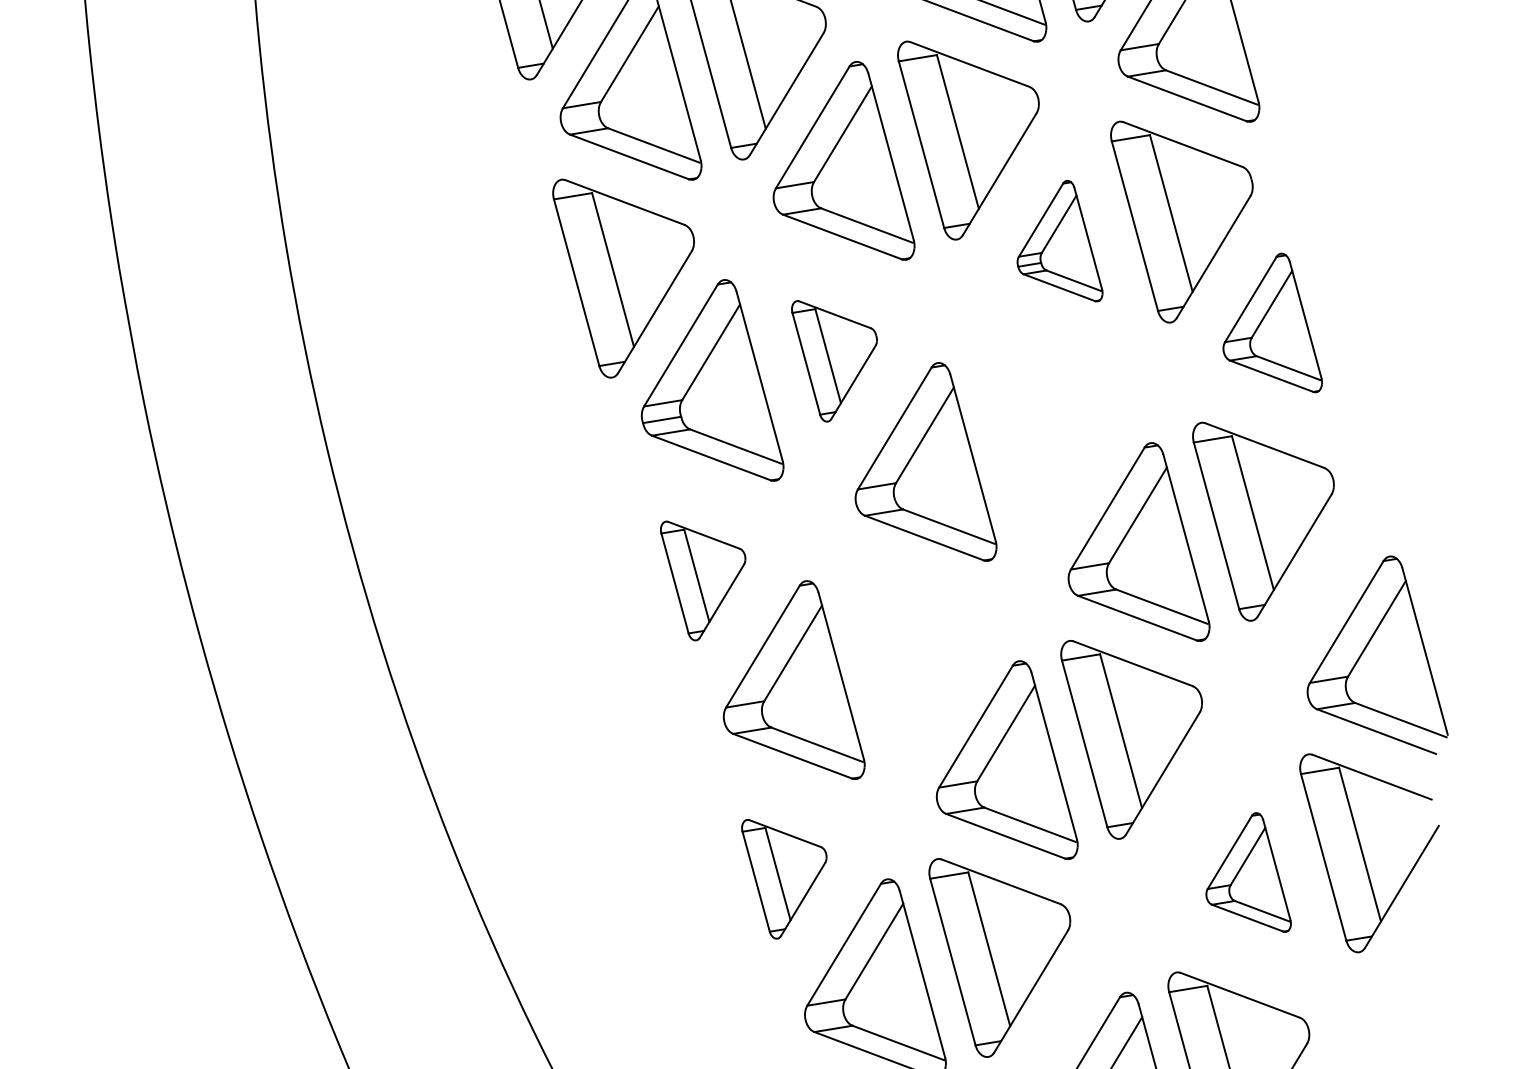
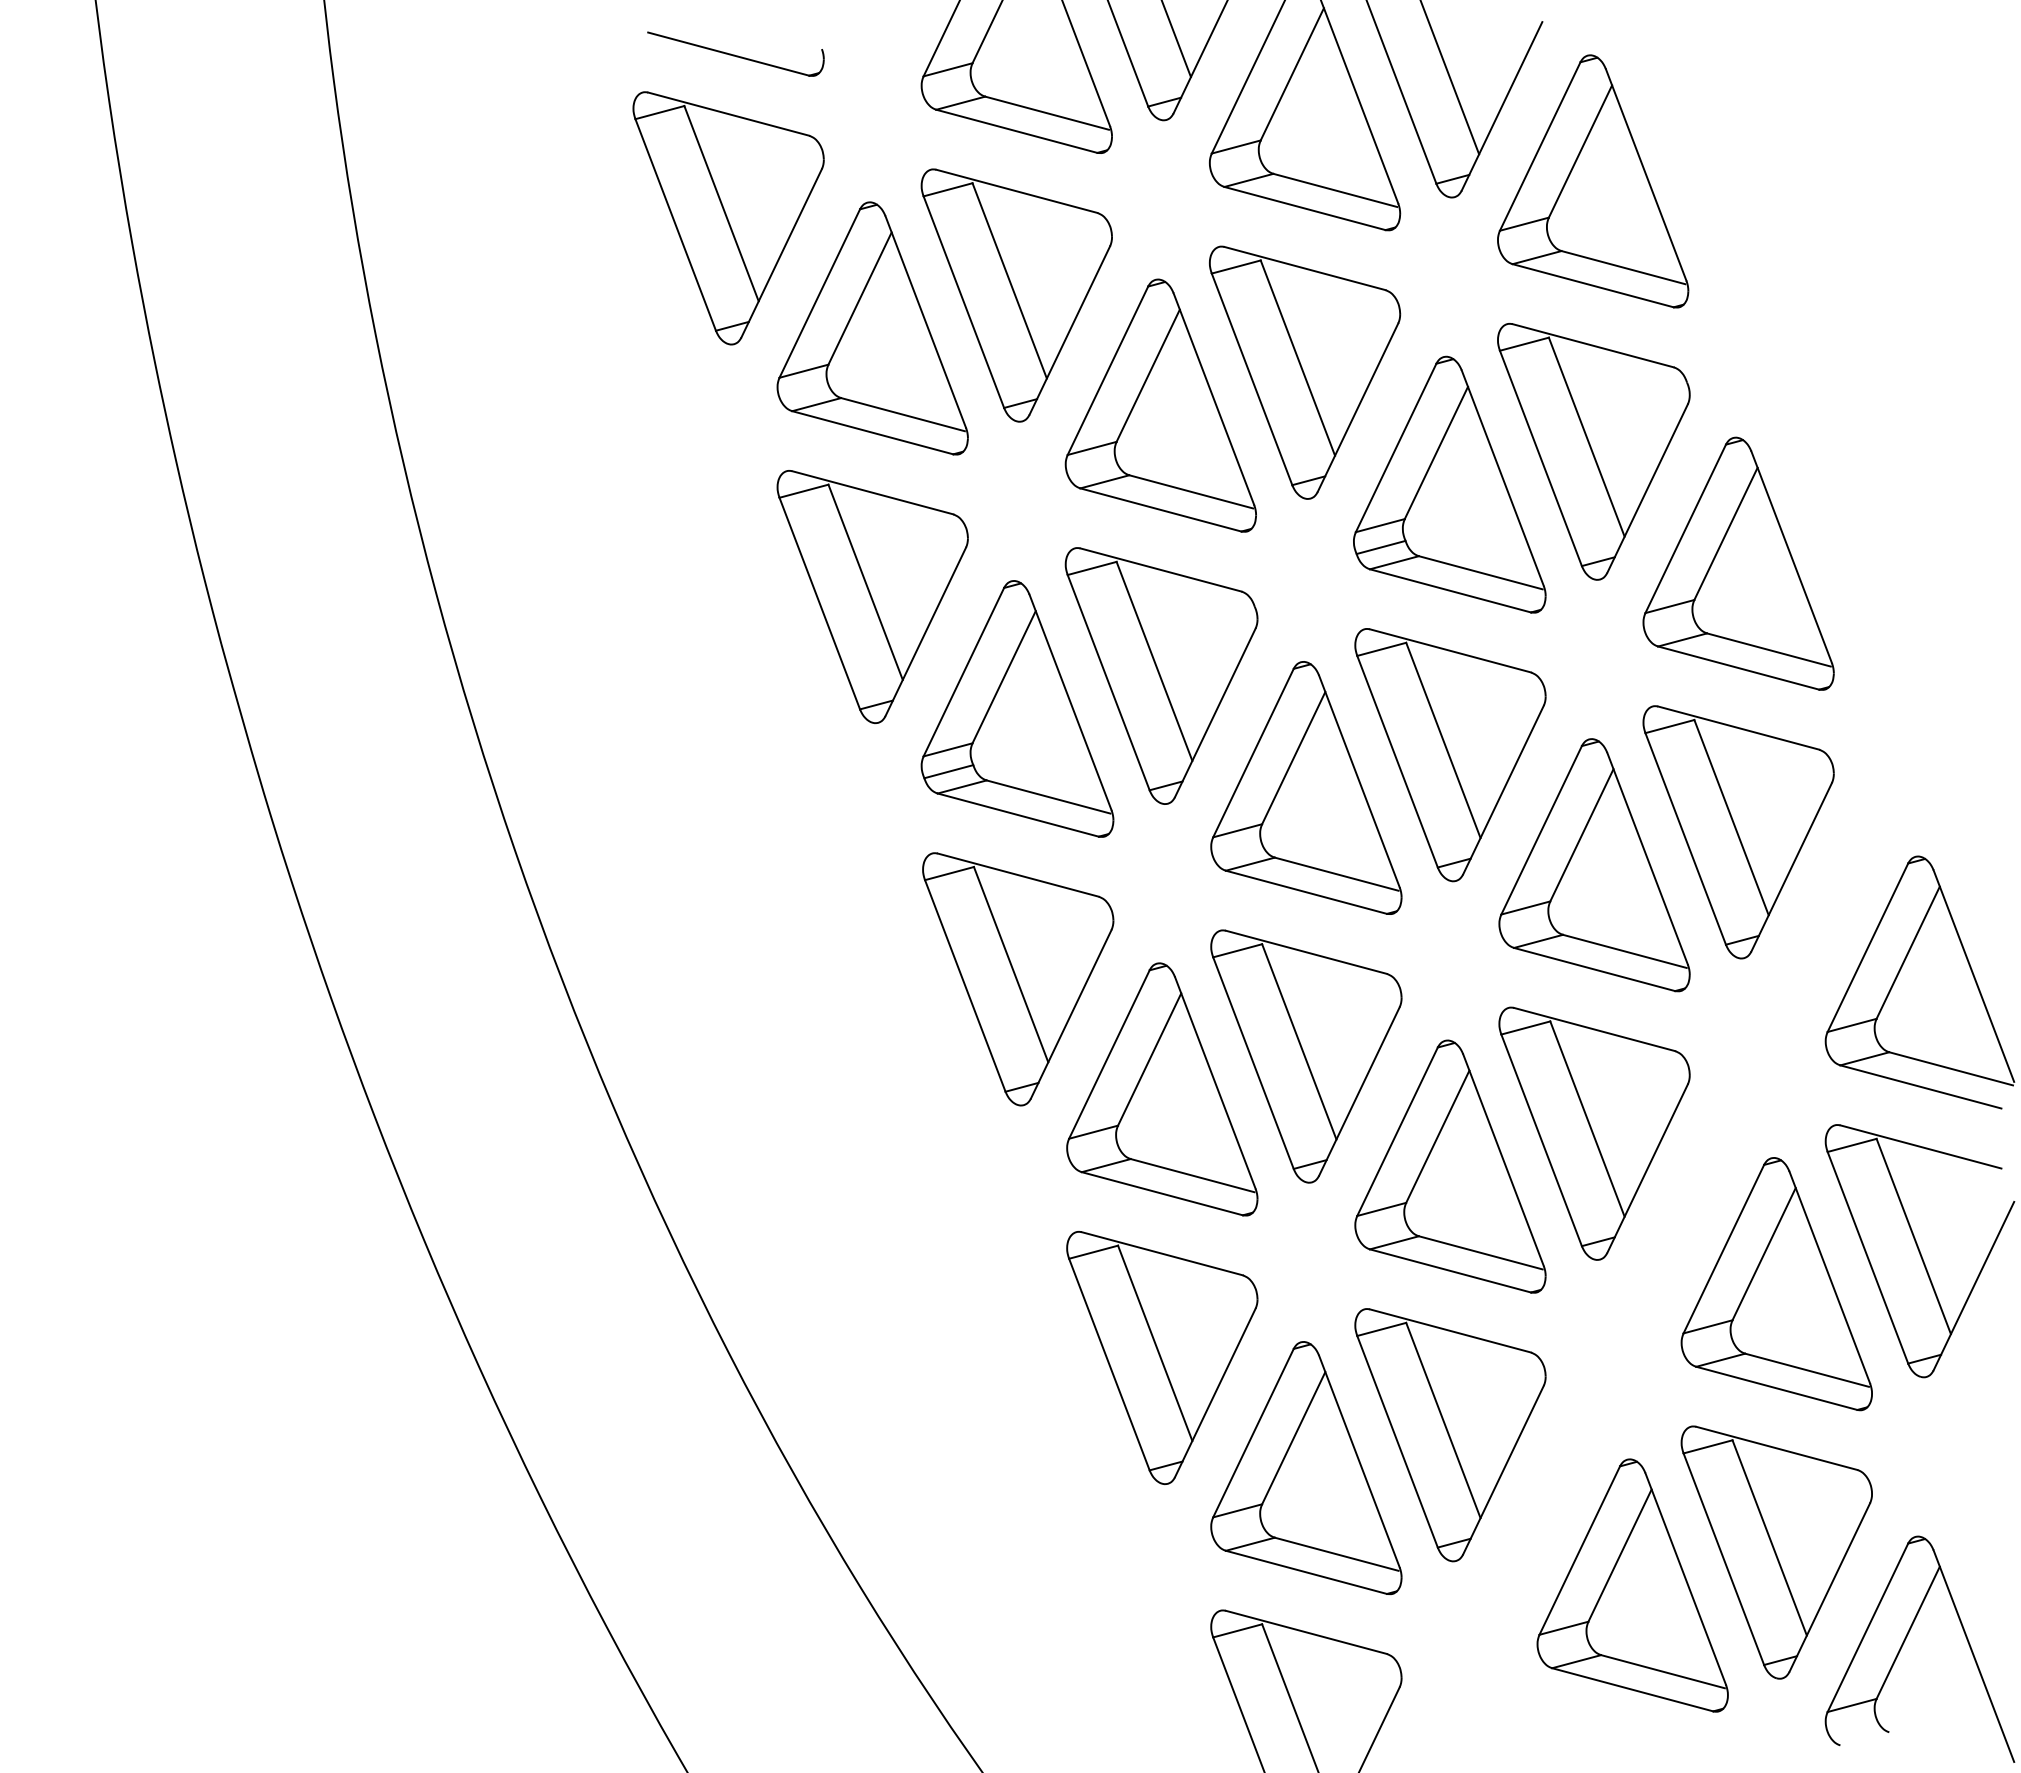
part: (1063, 239) -> (1449, 484), size x1.67
part: (1277, 320) -> (1738, 563), size x1.43
part: (830, 362) -> (1161, 675), size x1.67
part: (1044, 445) -> (1450, 755), added
part: (699, 582) -> (1018, 979), size x1.67
part: (912, 662) -> (1306, 1056), added
part: (1252, 870) -> (1776, 1284), size x1.67
part: (780, 881) -> (1162, 1358), size x1.67

